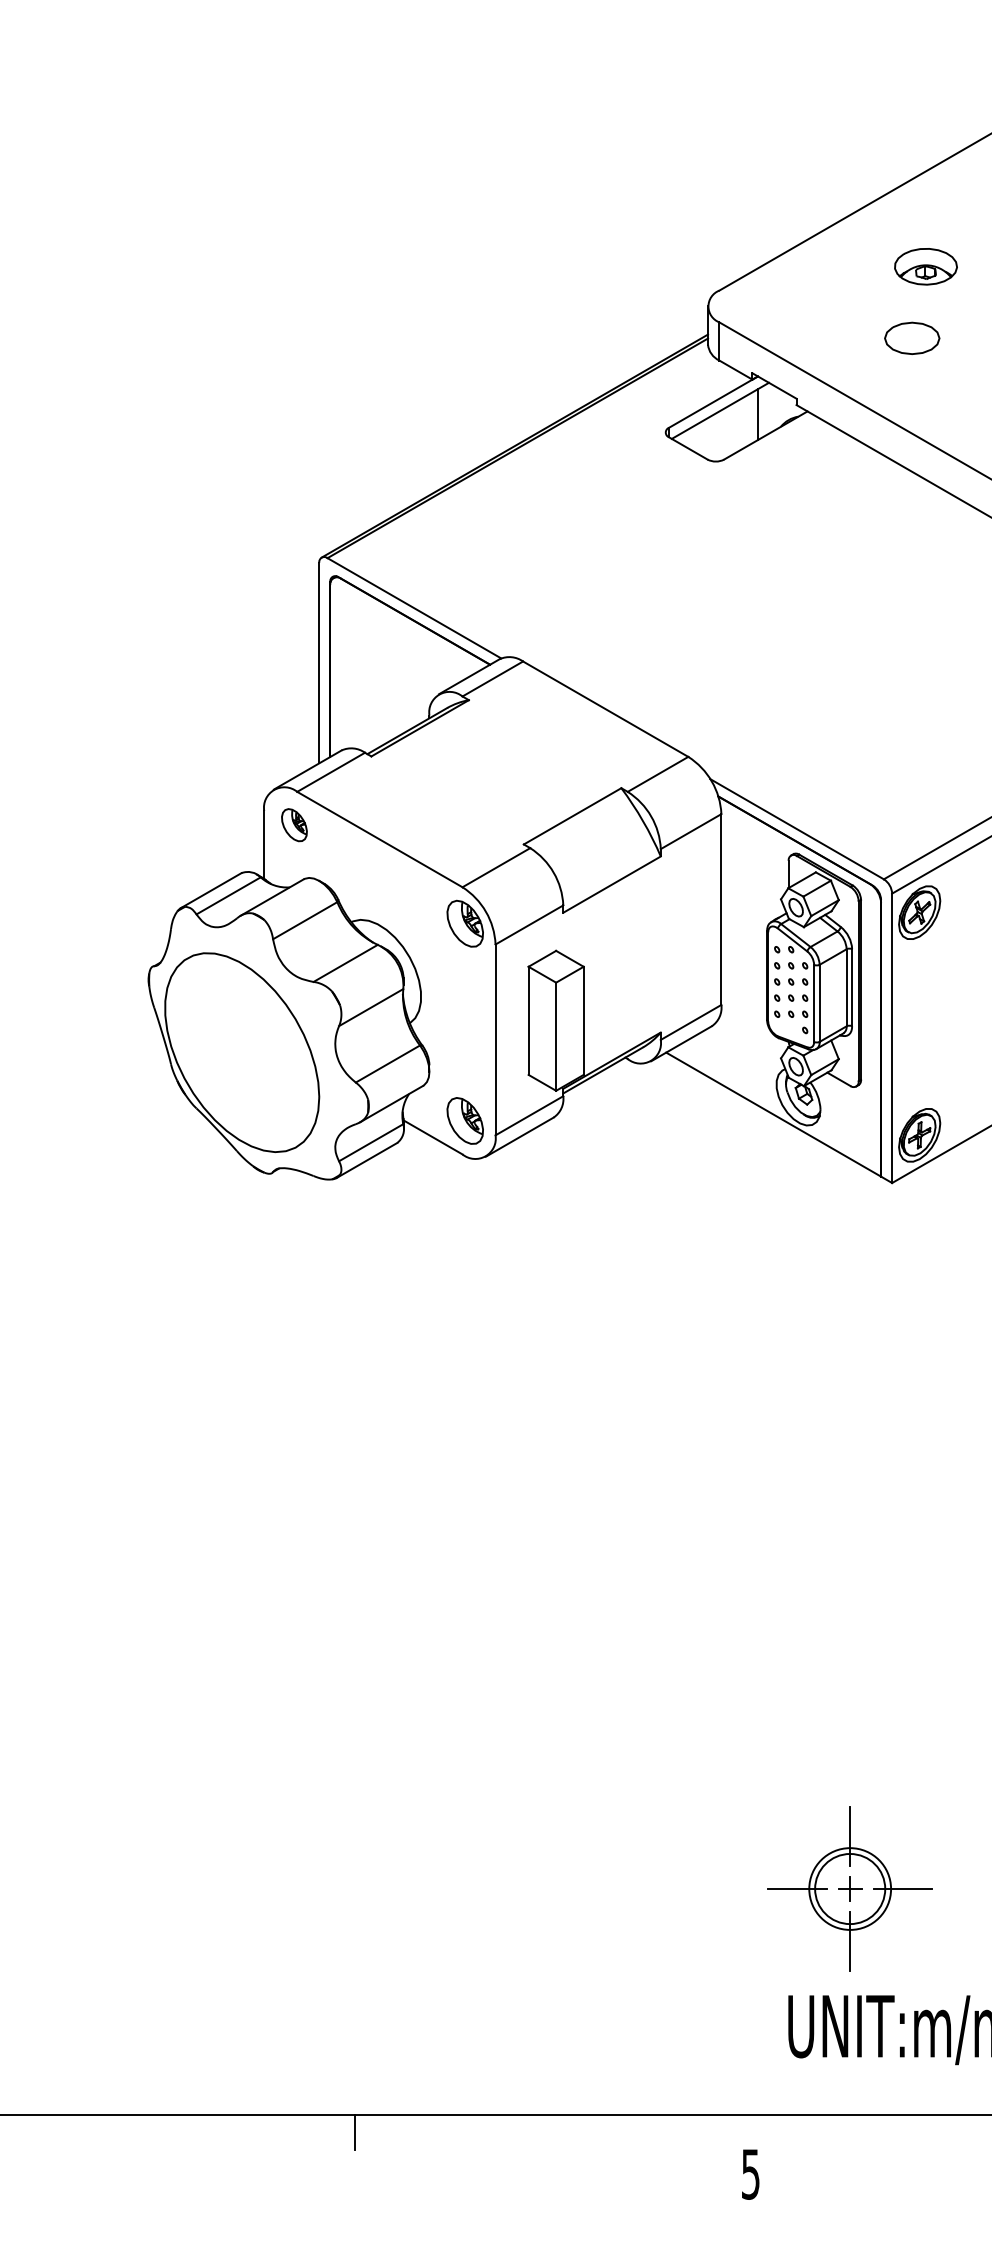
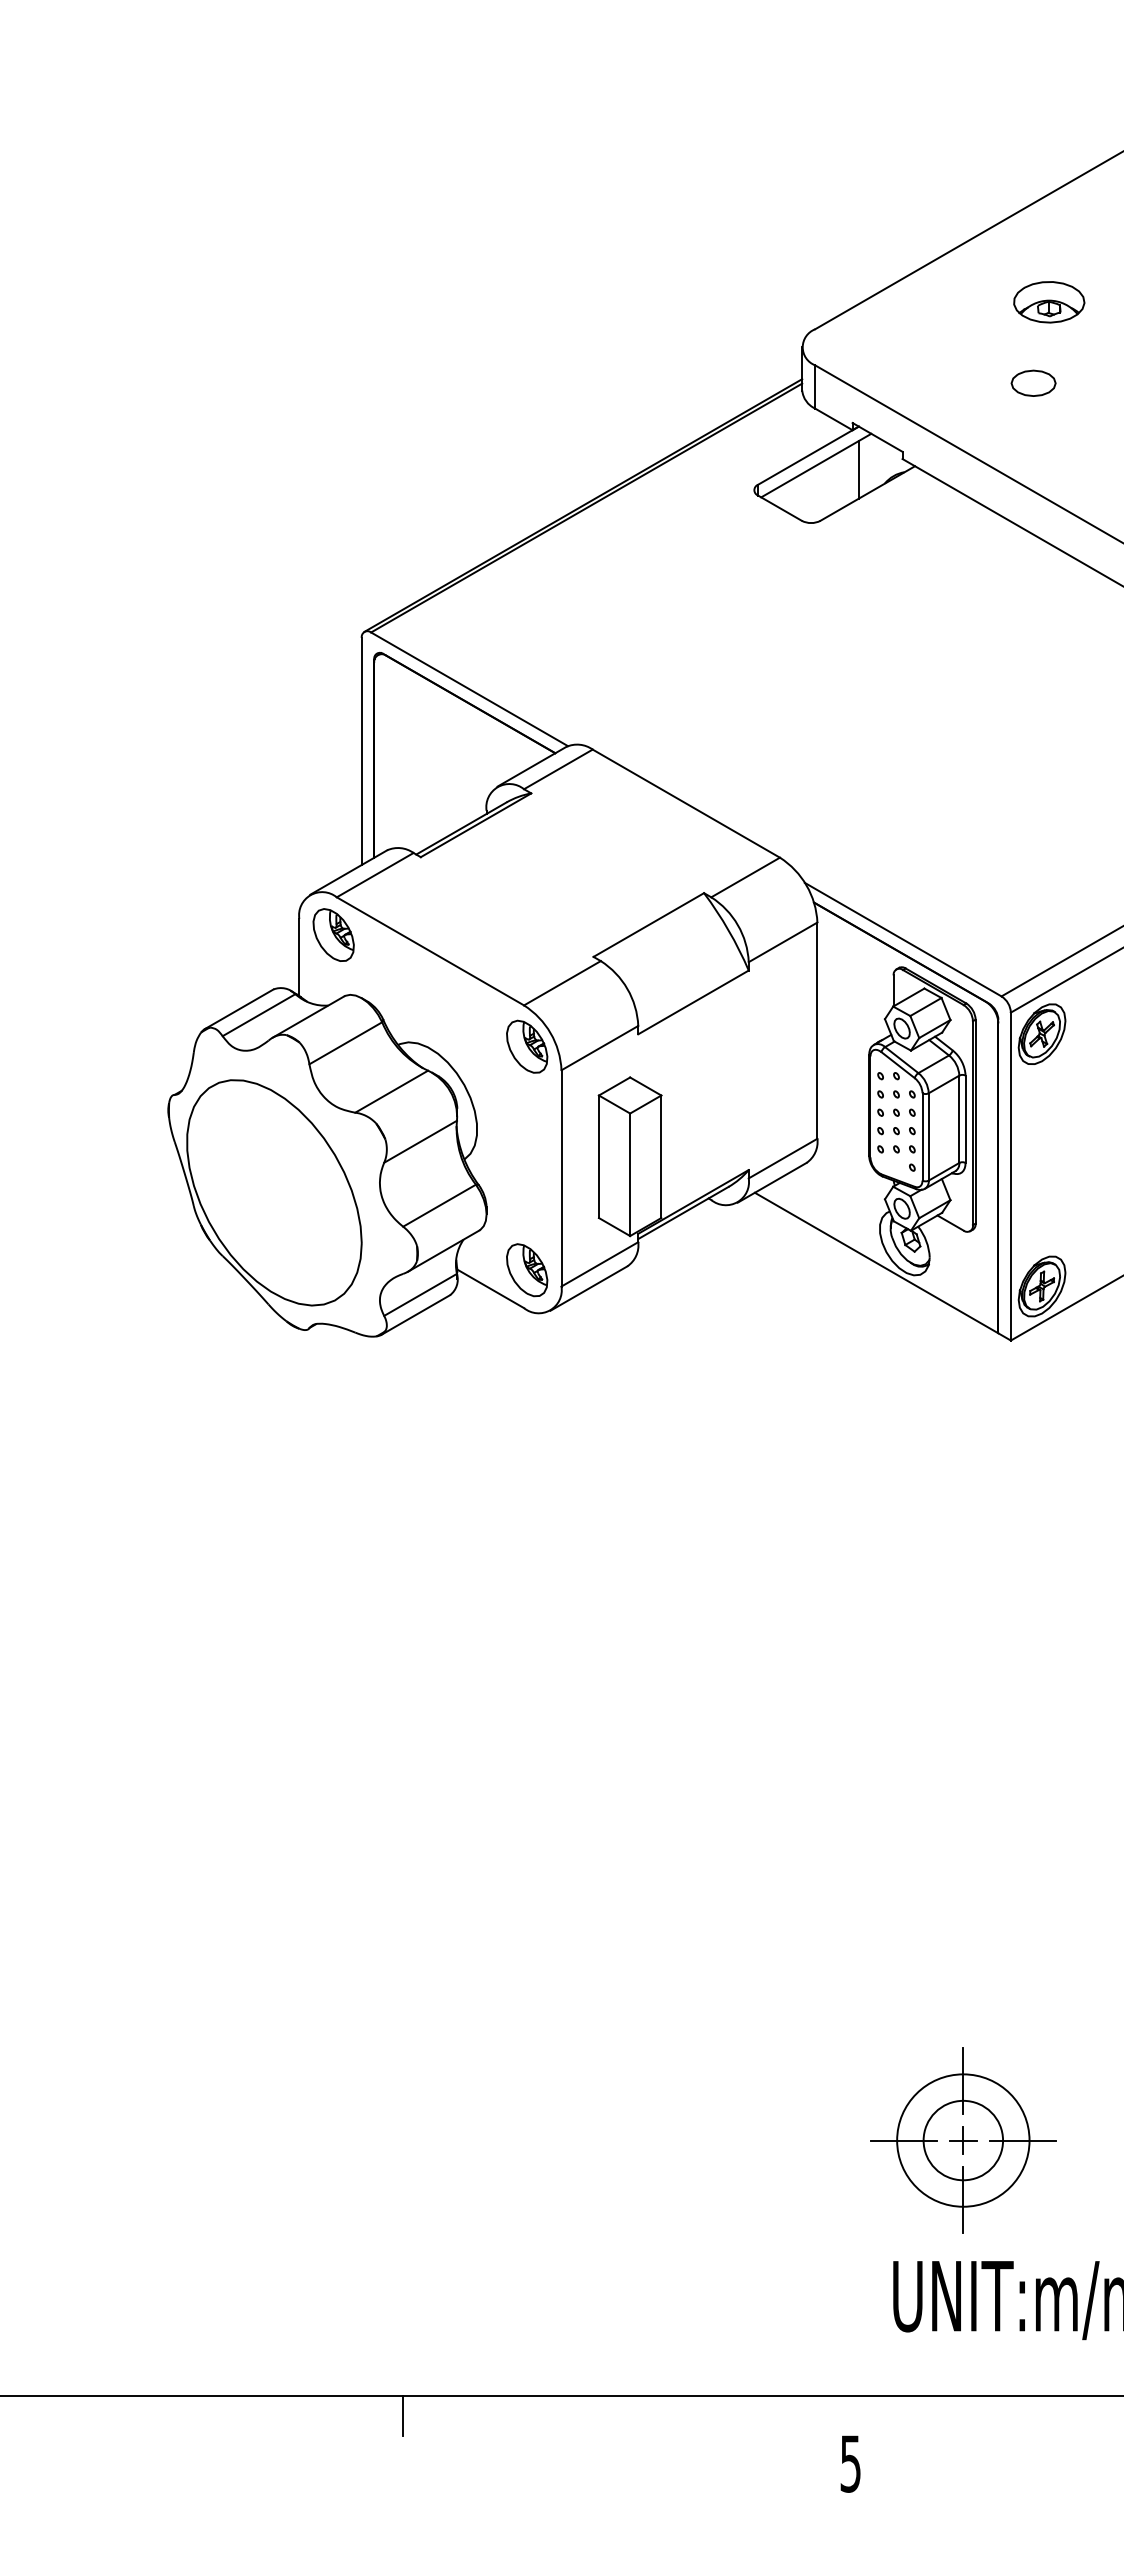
part: (912, 337) -> (1033, 382), size x0.71
part: (294, 824) -> (333, 934), size x1.43
circle: (850, 1888) -> (963, 2140), size x1.43

